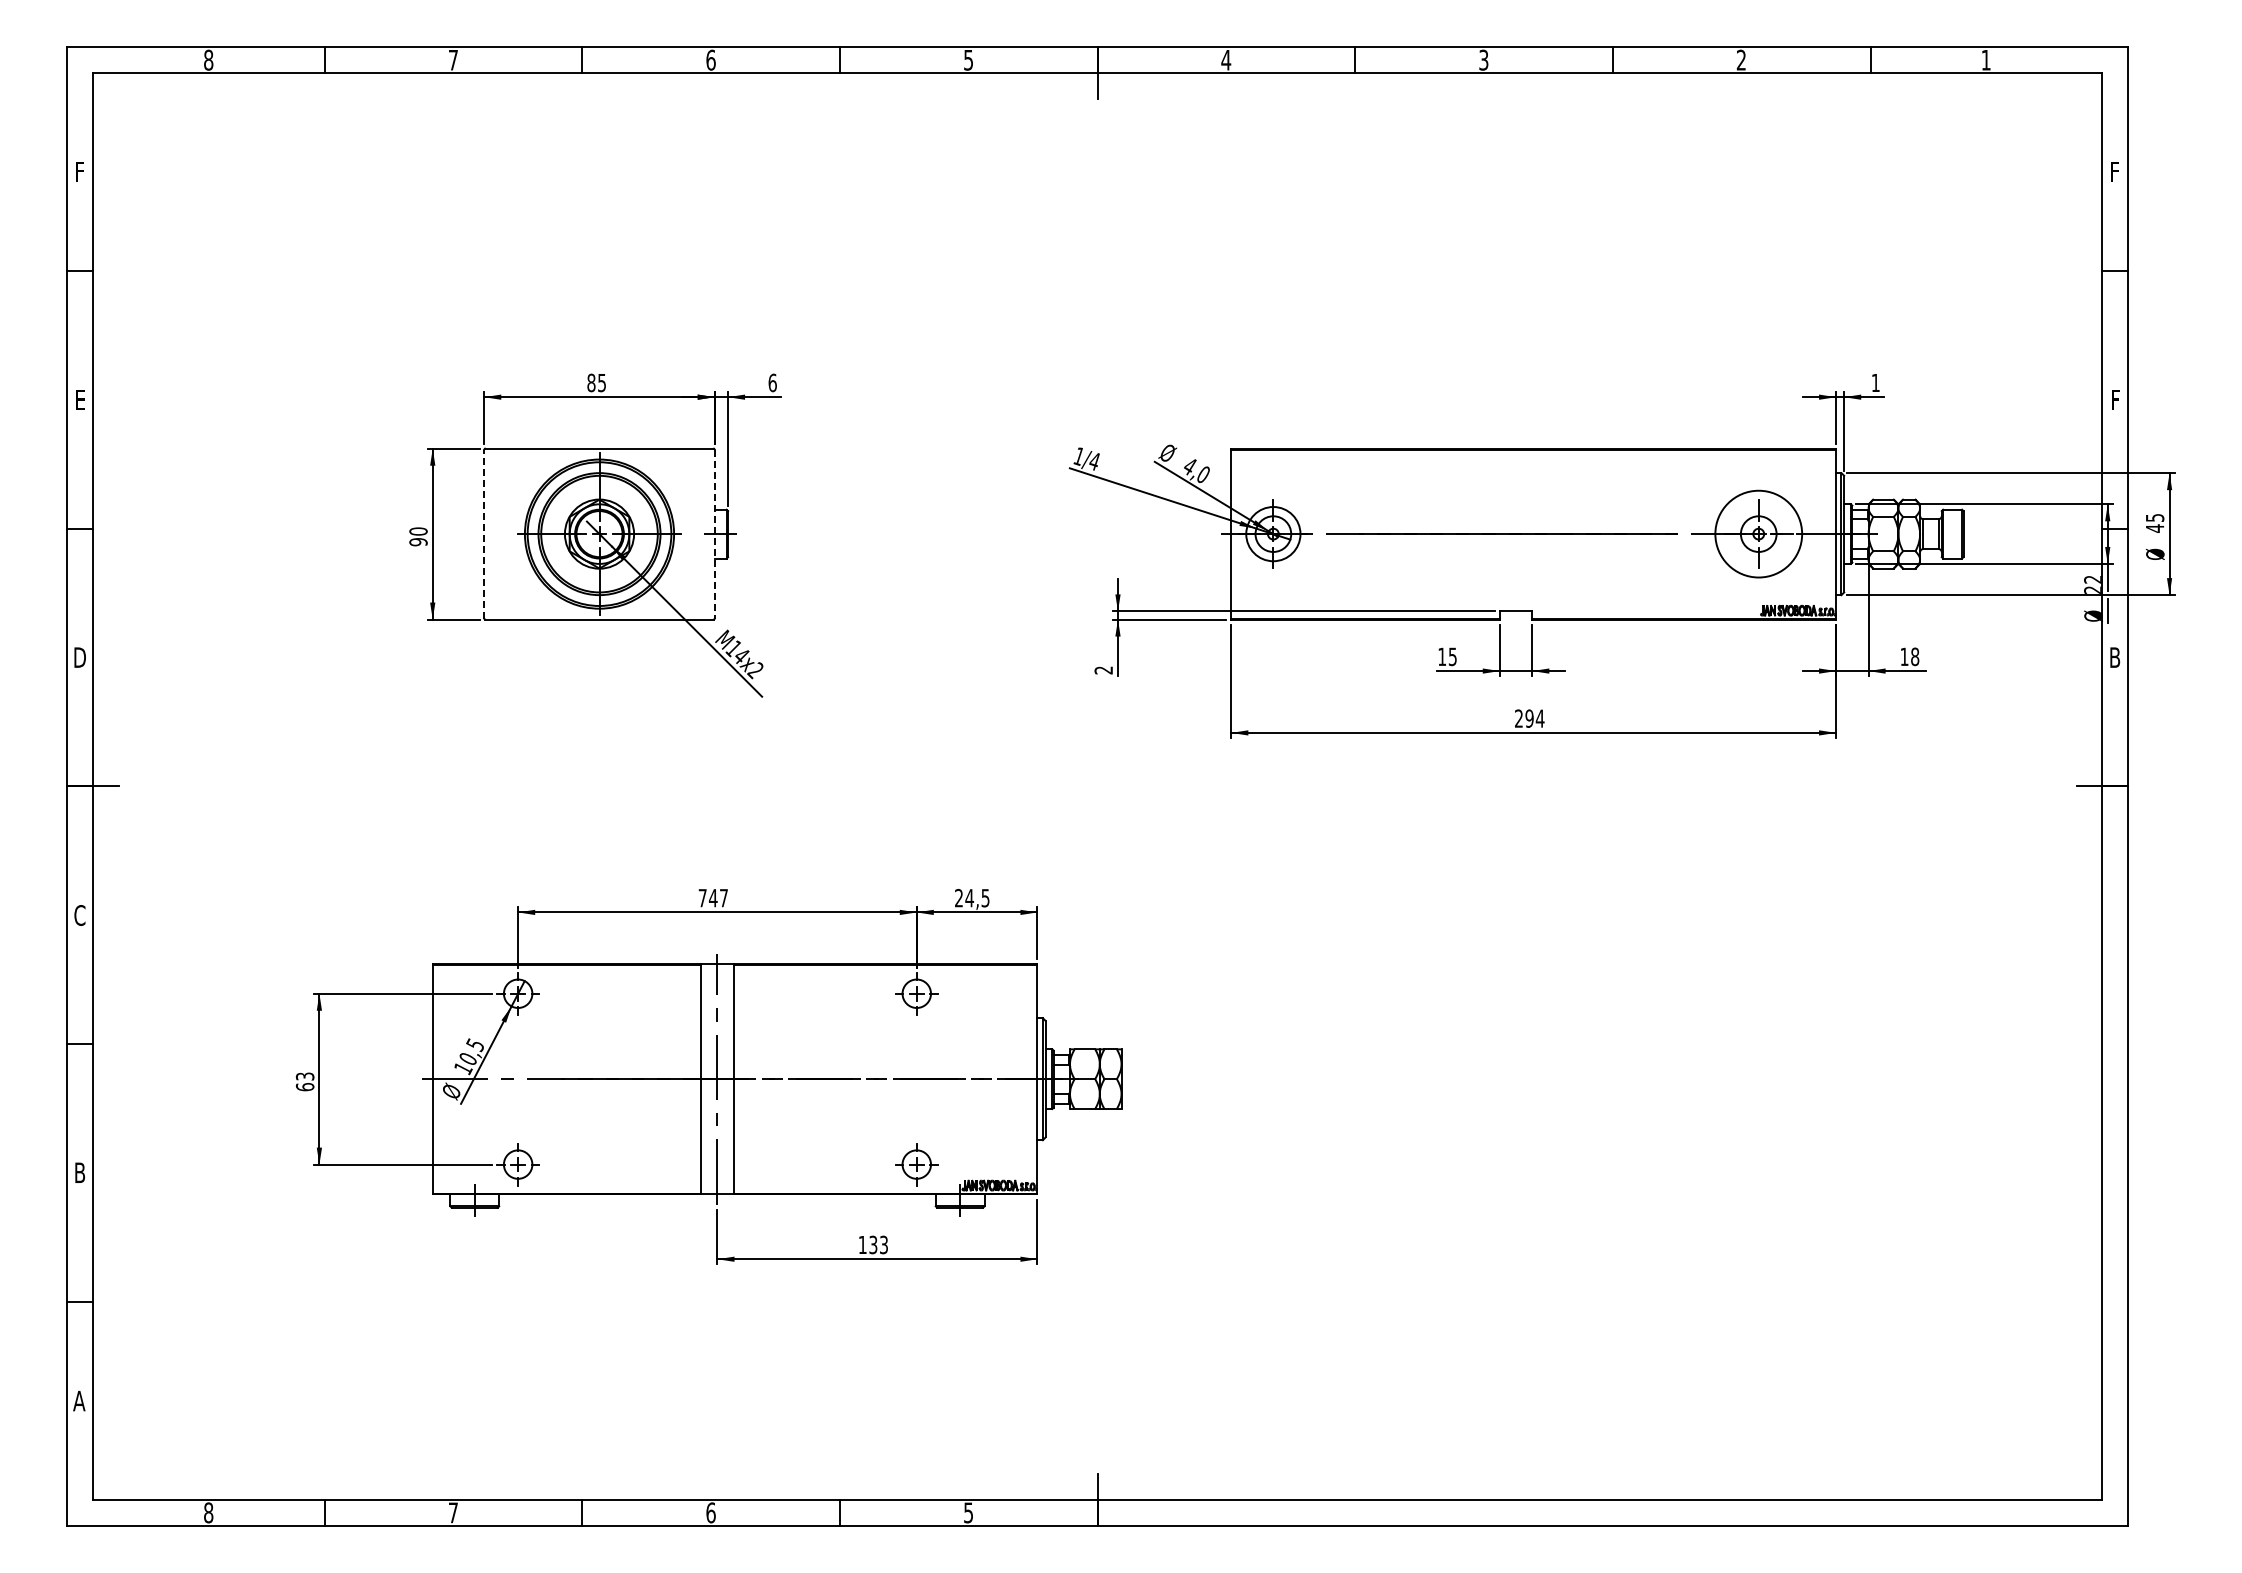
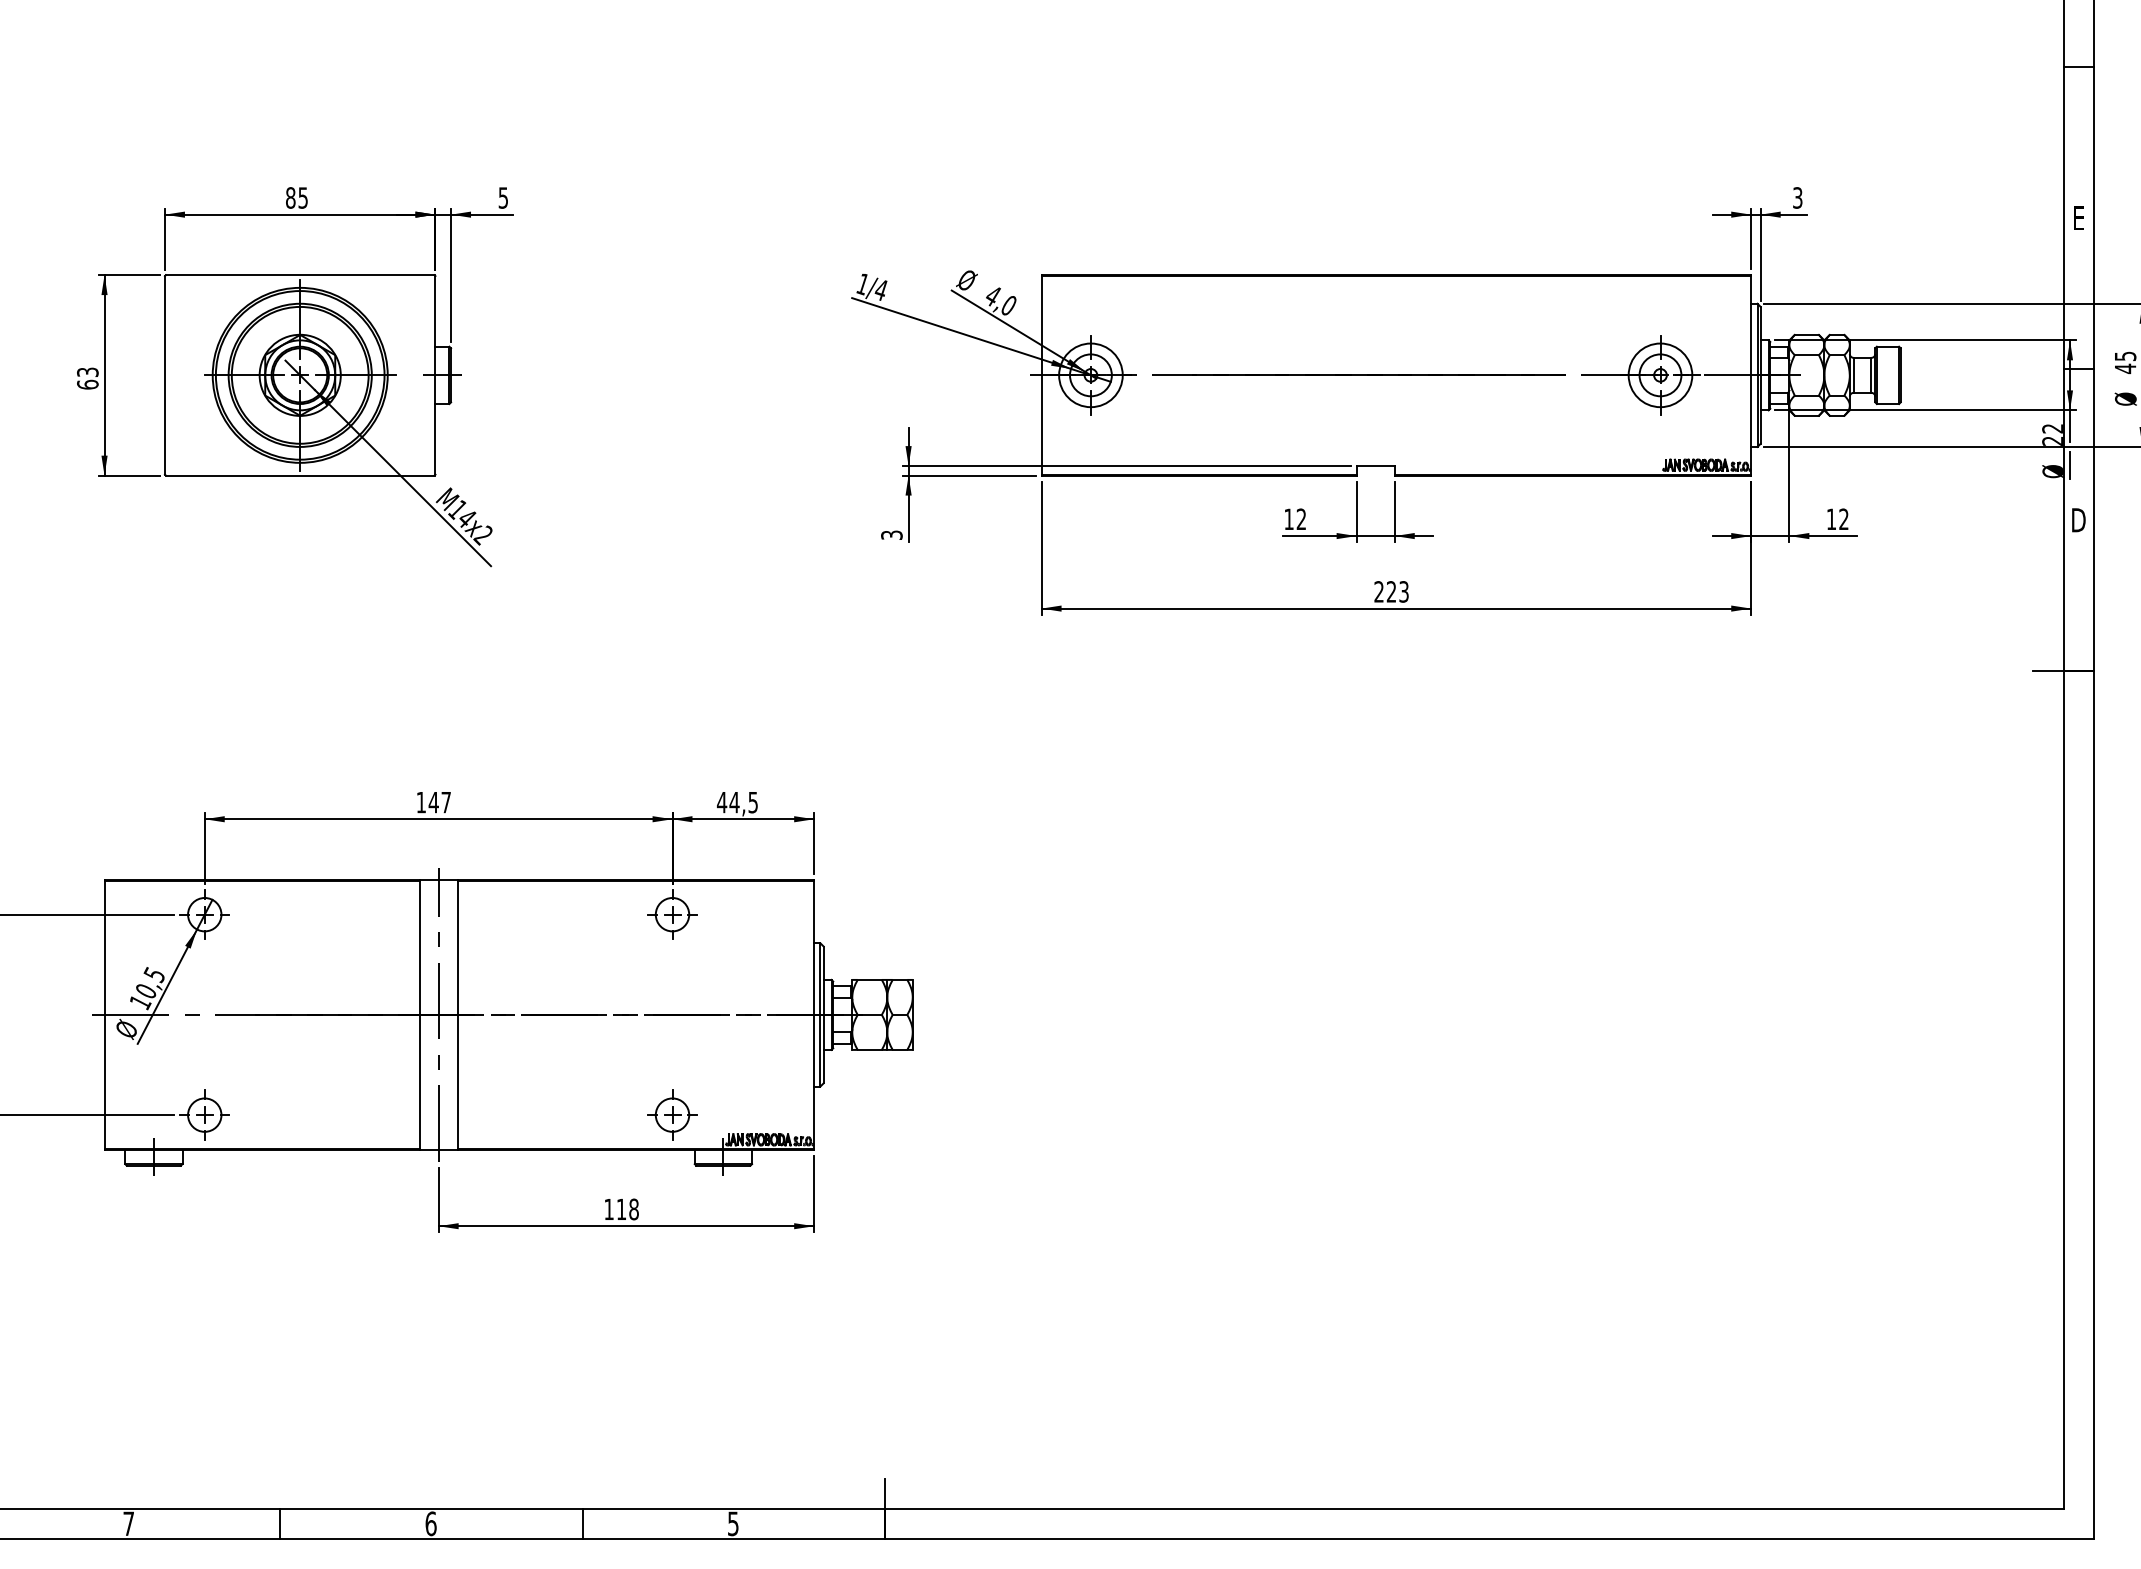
text: (772, 382) -> (503, 197), 6 -> 5
text: (1875, 382) -> (1797, 197), 1 -> 3
text: (2115, 399) -> (2079, 217), F -> E
line: (484, 534) -> (165, 375), dashed -> solid
line: (714, 534) -> (435, 375), dashed -> solid
circle: (1758, 534) -> (1660, 375), size x0.62
text: (418, 536) -> (87, 378), 90 -> 63
text: (1452, 656) -> (1301, 518), 15 -> 12
text: (1915, 656) -> (1844, 518), 18 -> 12
text: (2115, 657) -> (2079, 520), B -> D
text: (1103, 670) -> (891, 535), 2 -> 3
text: (1534, 718) -> (1397, 591), 294 -> 223
text: (958, 897) -> (721, 801), 24,5 -> 44,5
text: (702, 898) -> (421, 802), 747 -> 147
text: (878, 1244) -> (627, 1208), 133 -> 118

